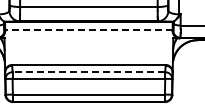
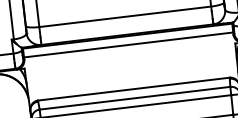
line: (88, 29) -> (128, 44), dashed -> solid
line: (88, 72) -> (134, 98), dashed -> solid

